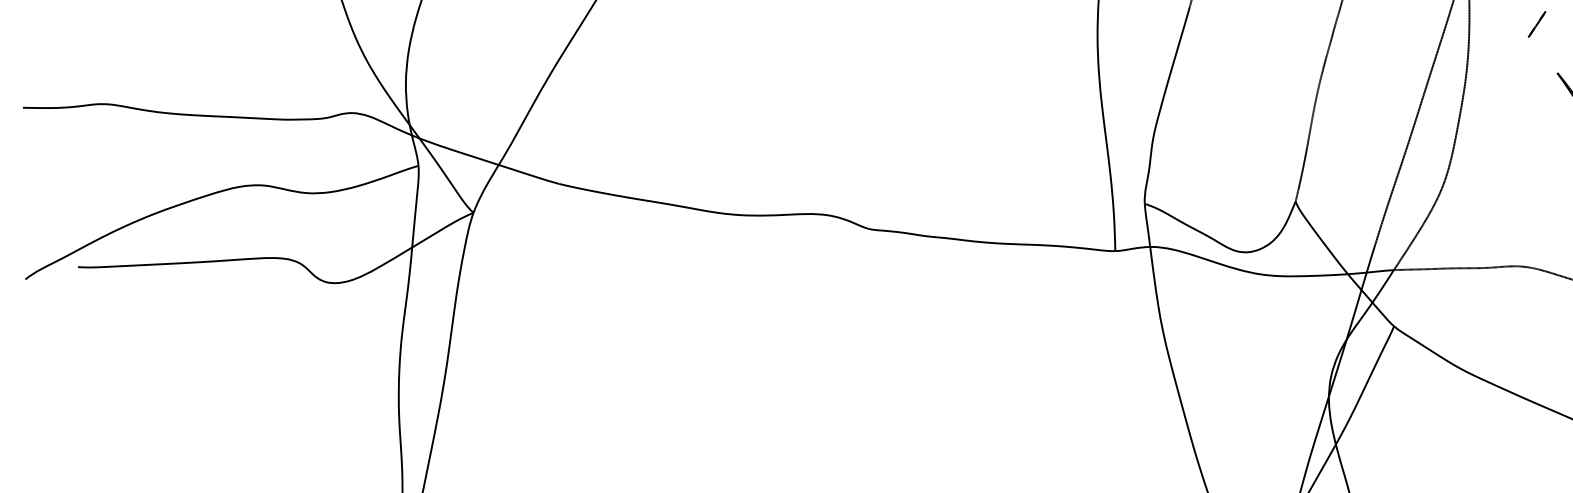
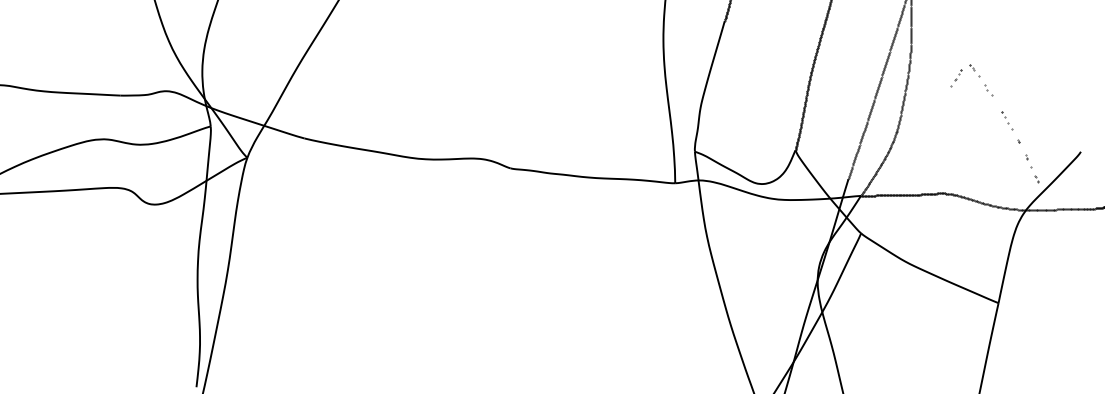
part: (1537, 26) -> (956, 78), moved

